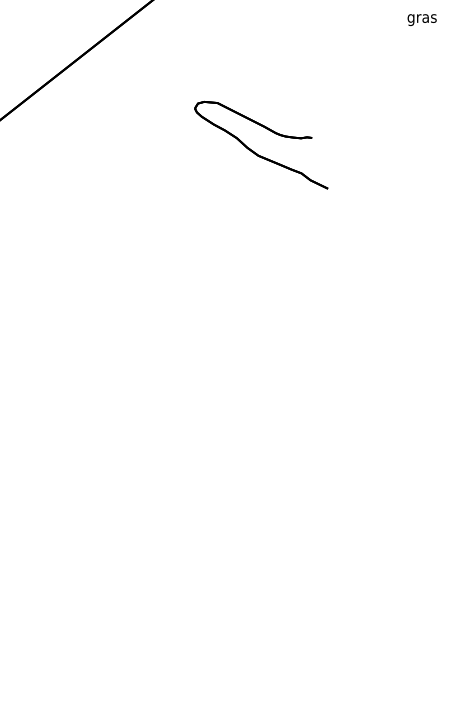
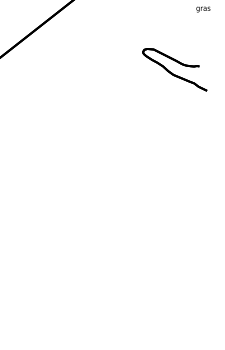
part: (260, 144) -> (174, 69), moved

